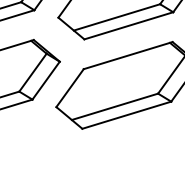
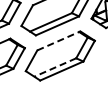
line: (127, 54) -> (58, 40), solid -> dashed
line: (115, 106) -> (55, 67), solid -> dashed

